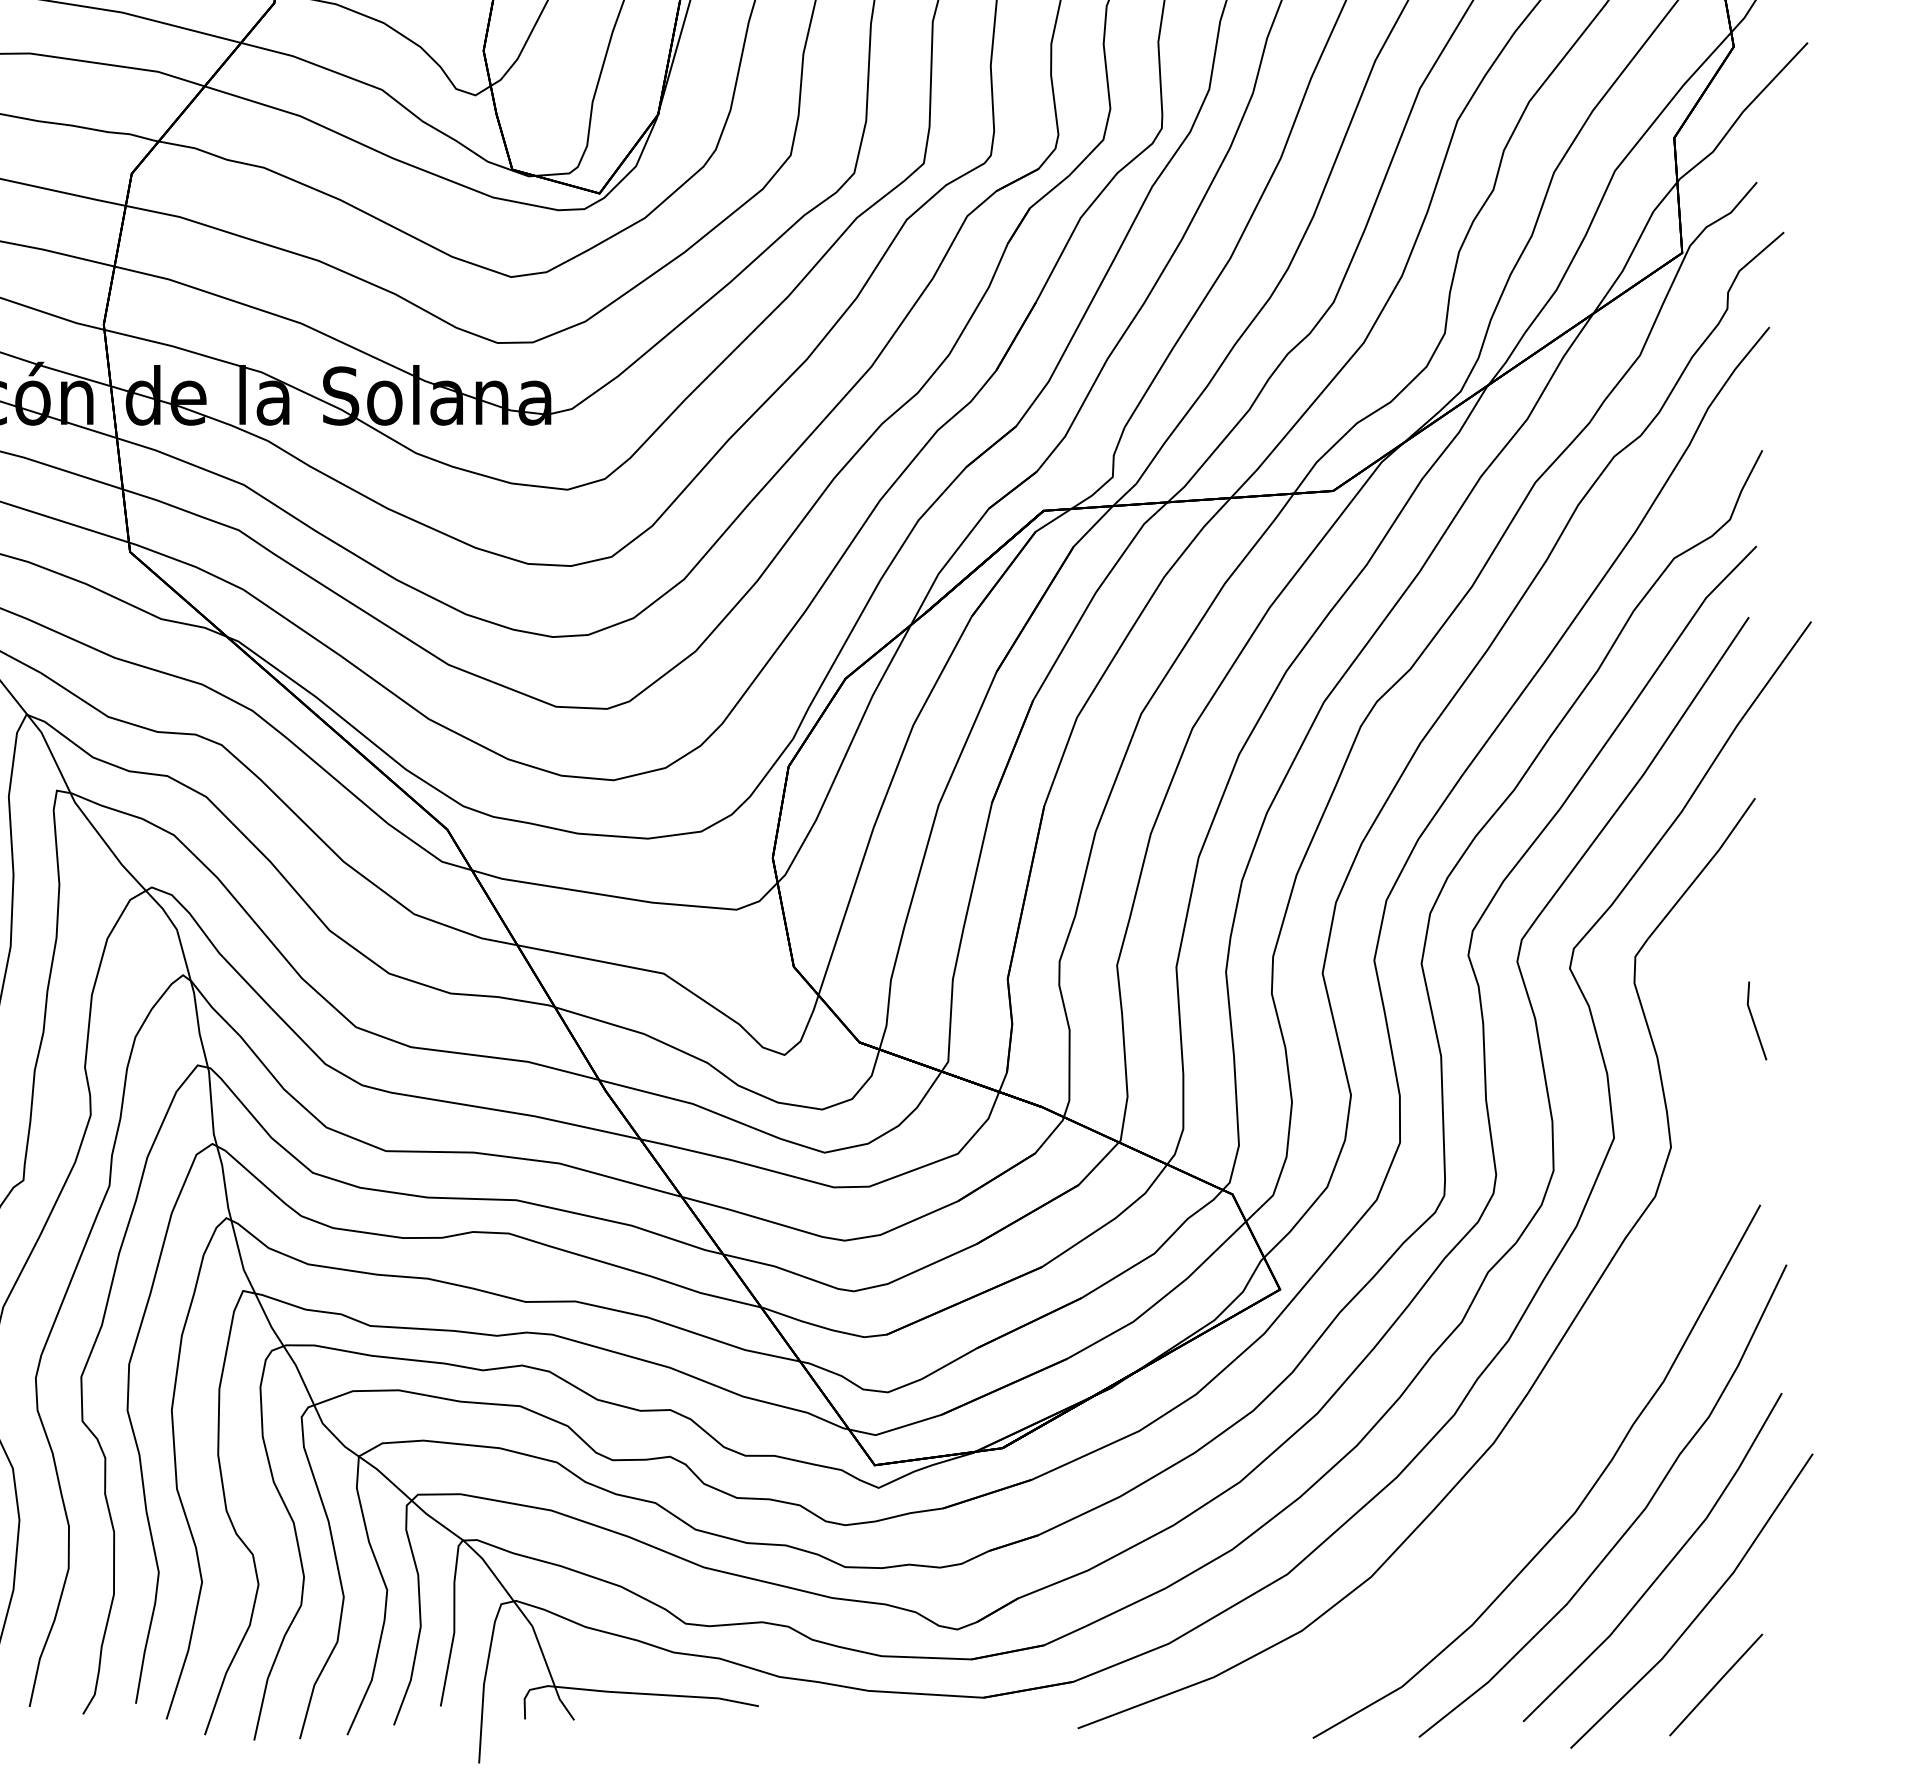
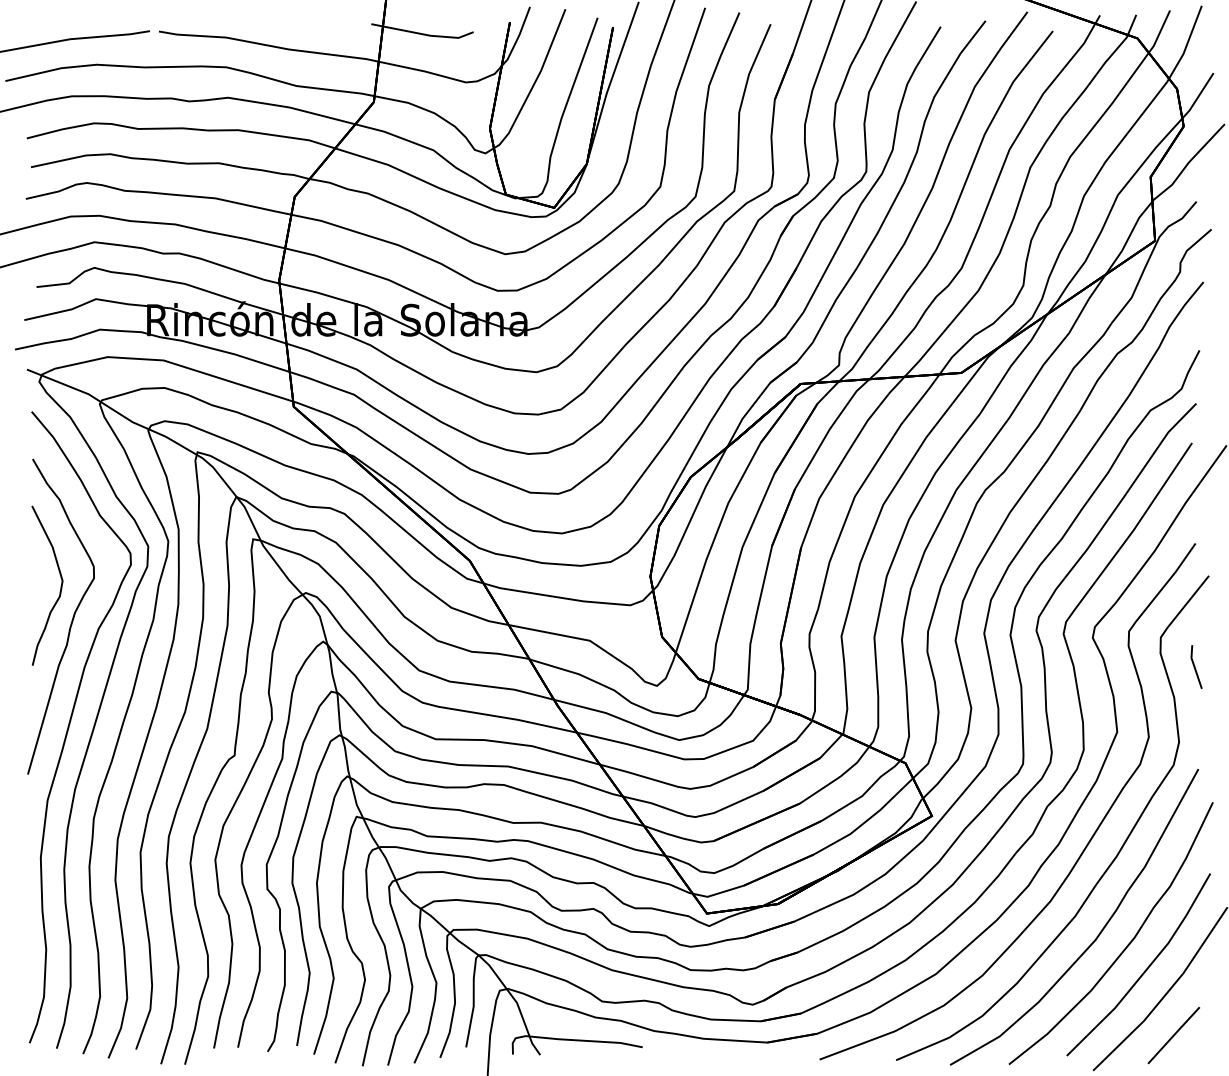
part: (1603, 1371) -> (1111, 861), added

